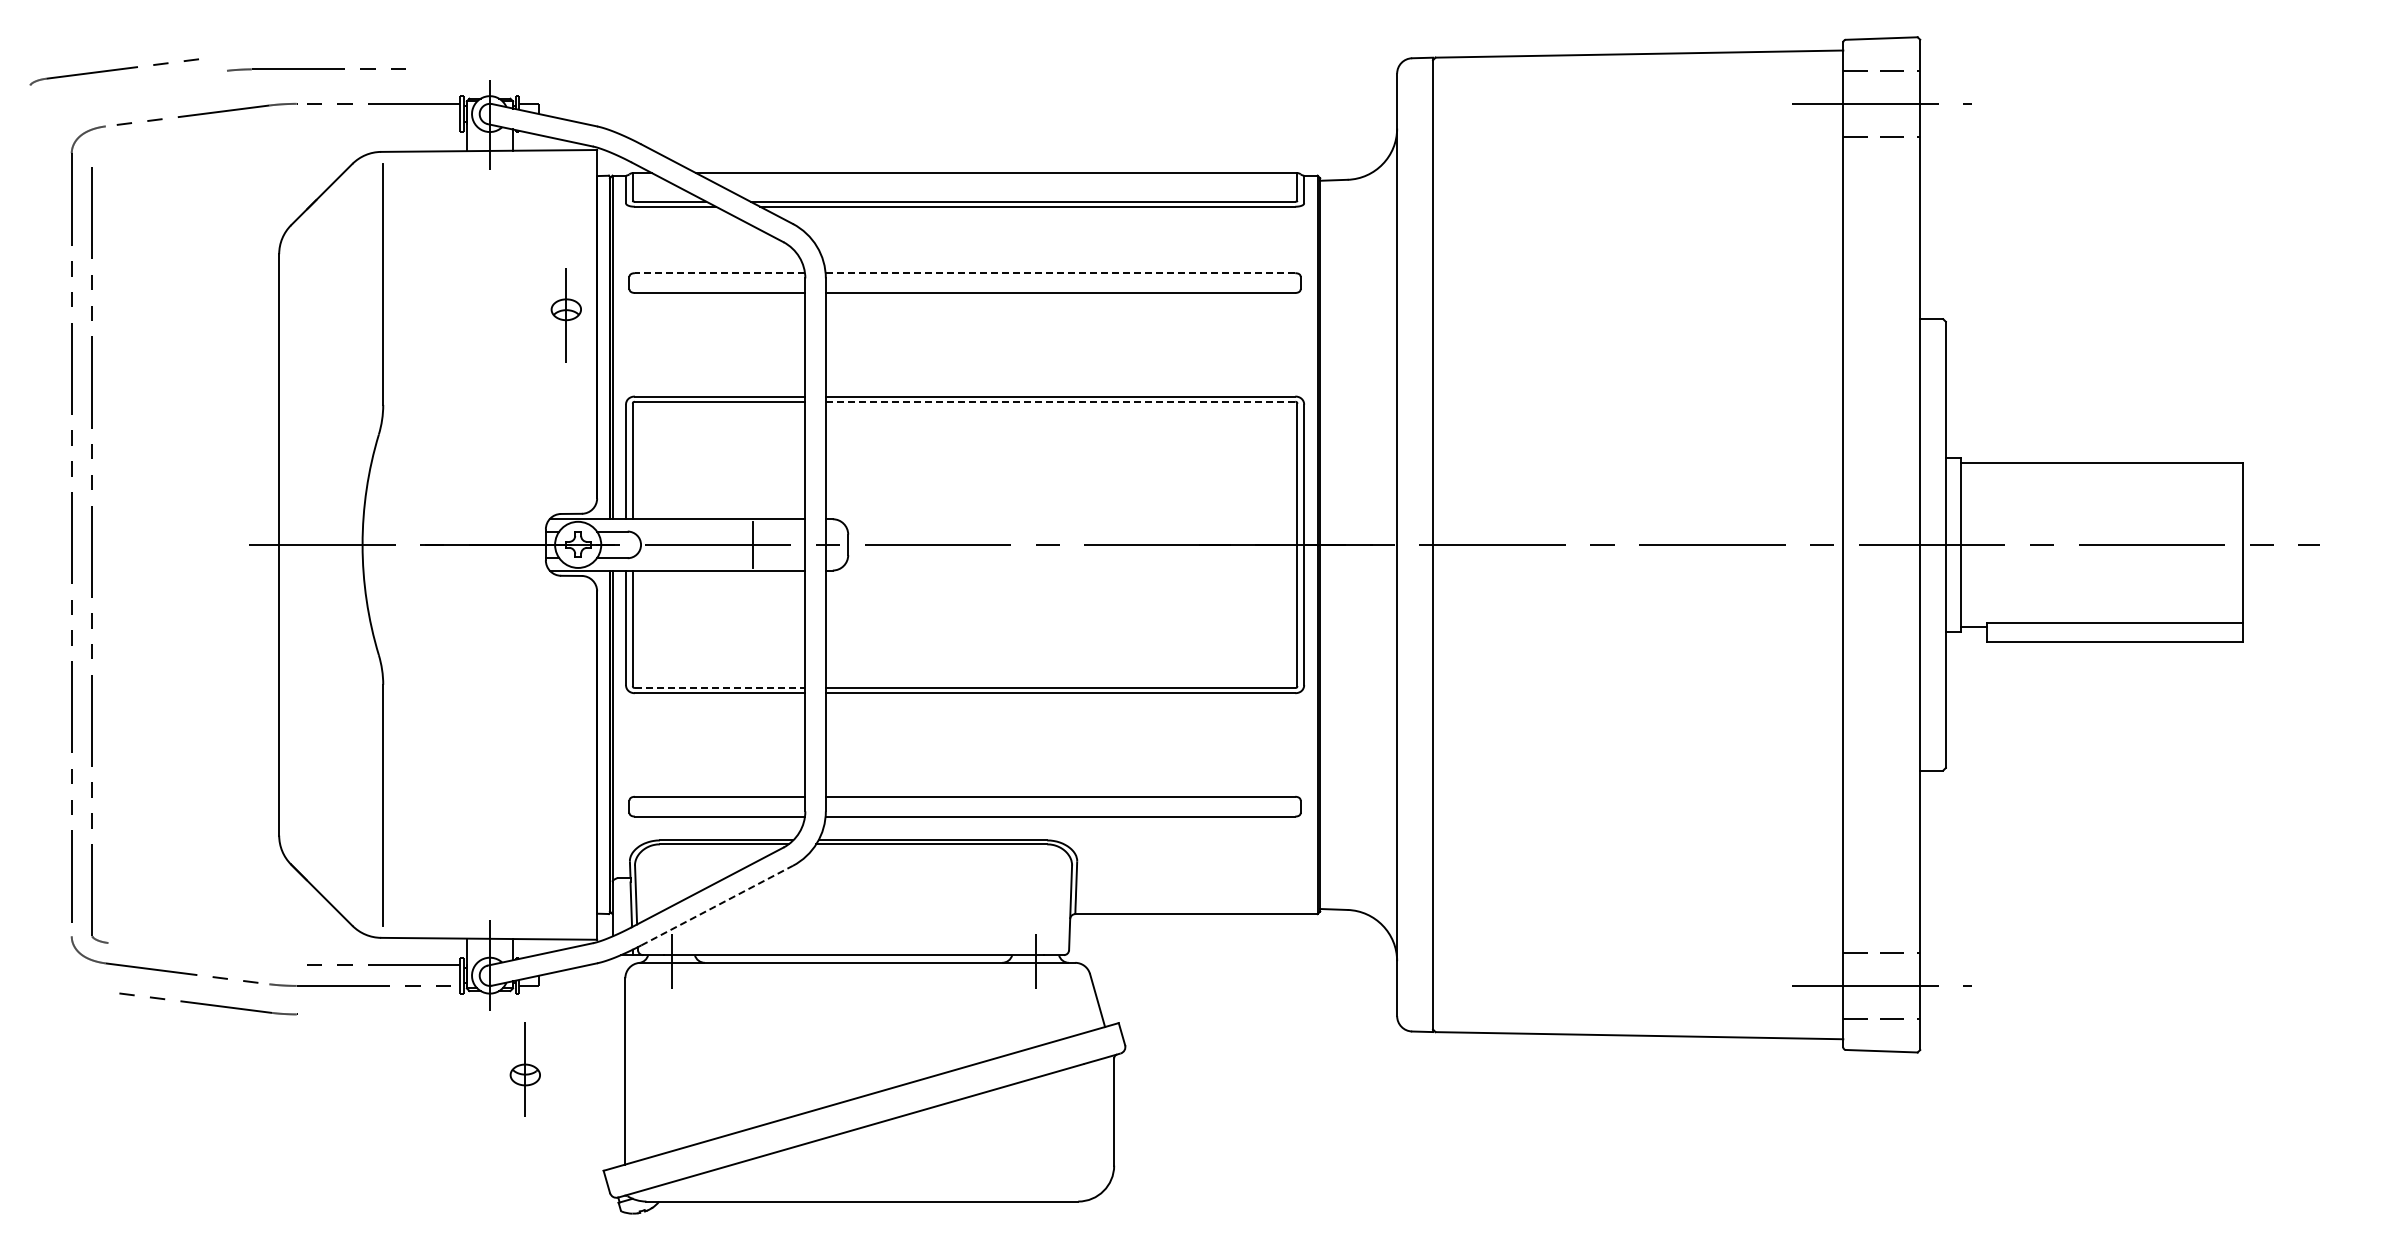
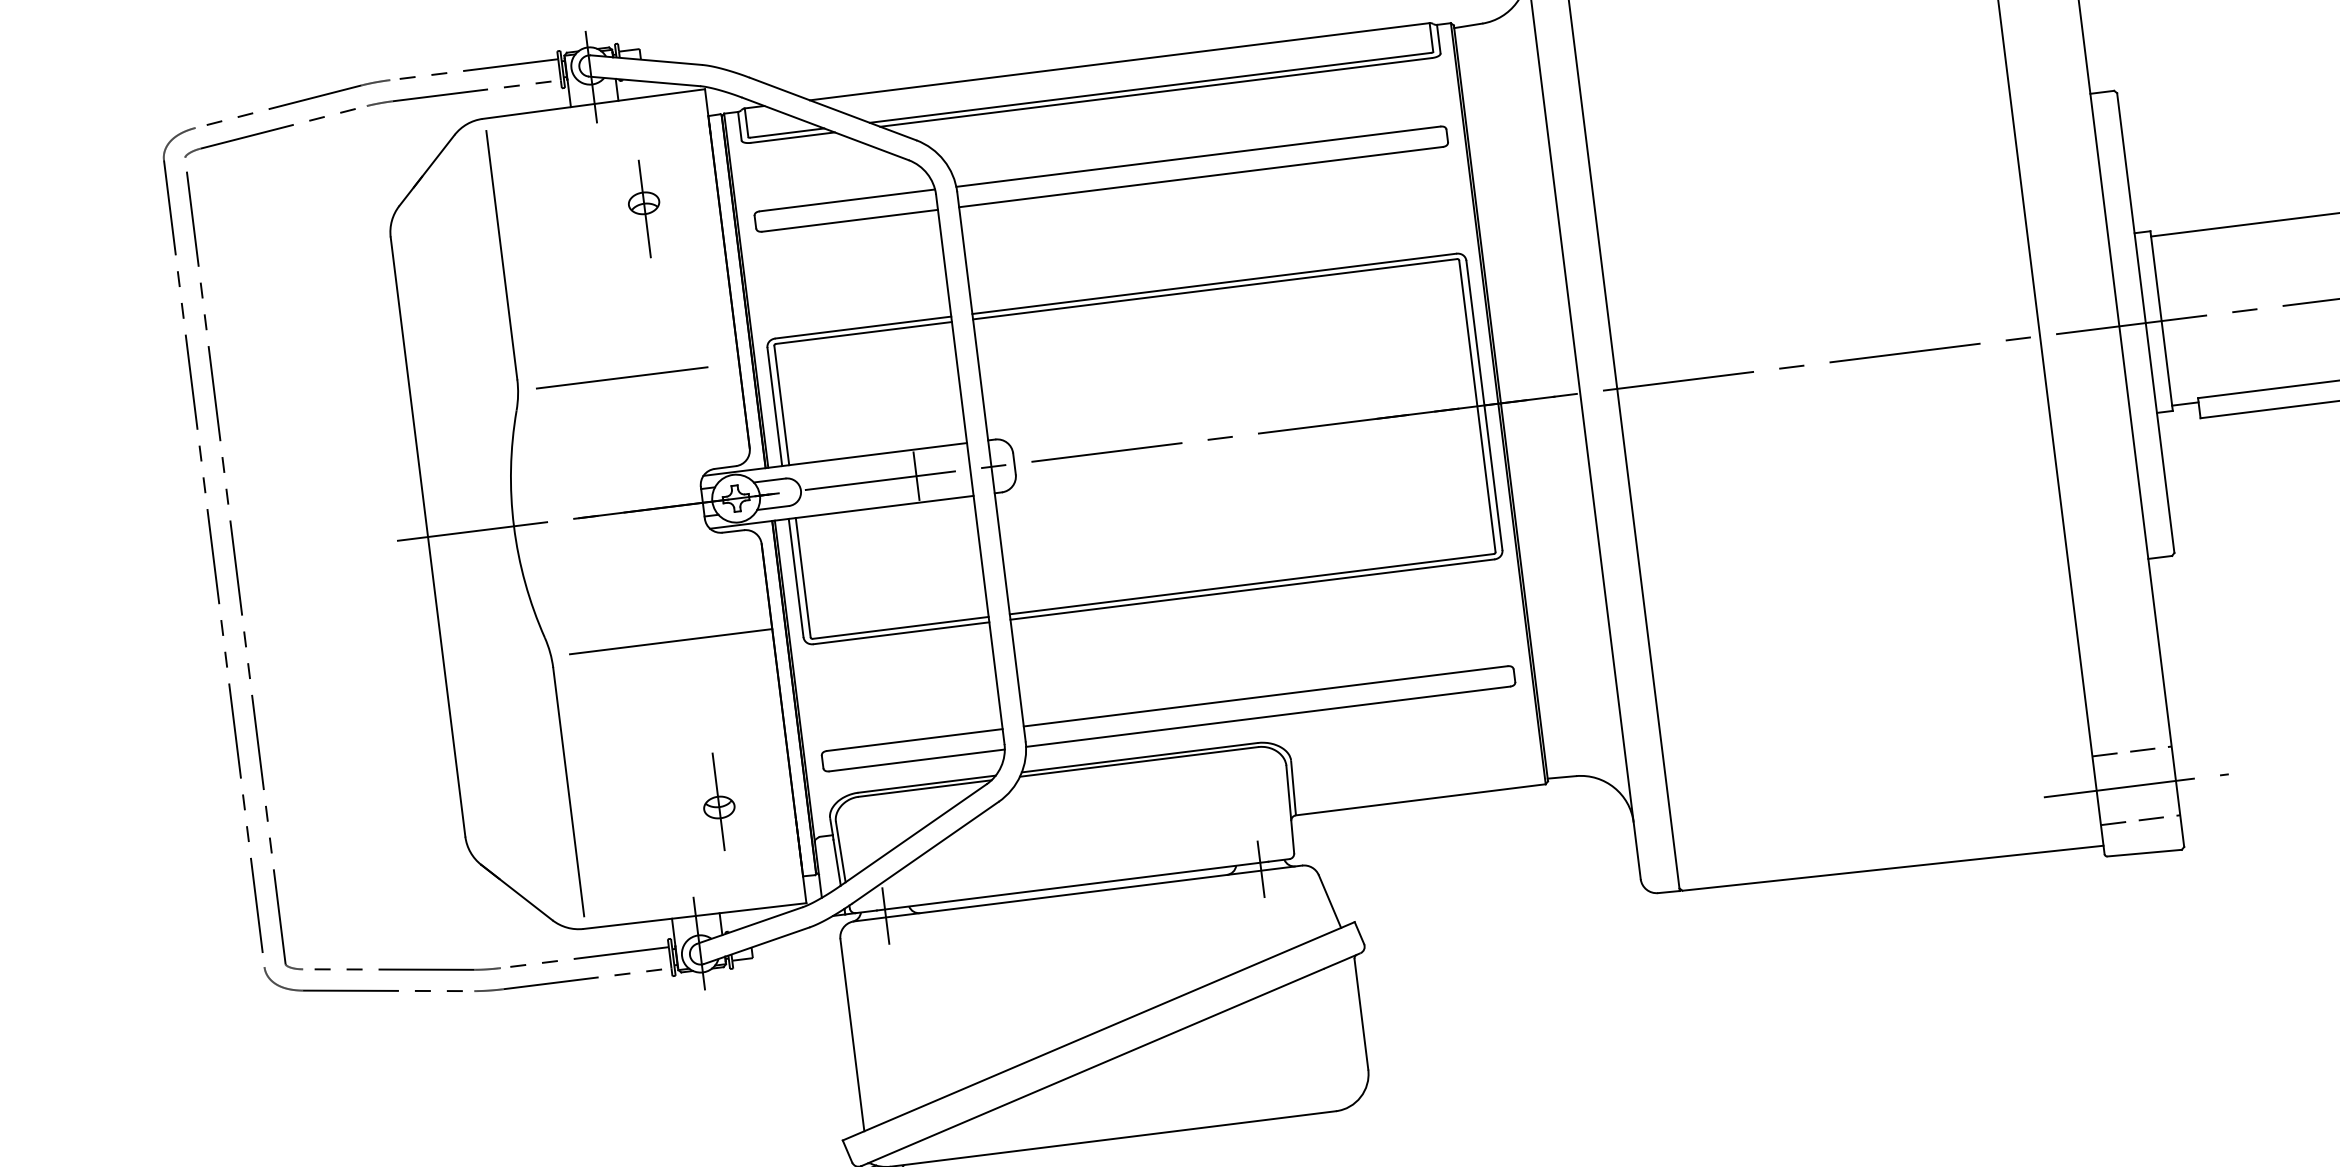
part: (316, 69) -> (458, 93), moved
part: (113, 71) -> (269, 132), moved
line: (719, 273) -> (846, 200), dashed -> solid
line: (1060, 273) -> (1198, 157), dashed -> solid
part: (565, 315) -> (643, 209), moved
line: (1060, 401) -> (1214, 288), dashed -> solid
line: (483, 415) -> (621, 377), added
line: (498, 673) -> (670, 641), added
line: (720, 687) -> (901, 627), dashed -> solid
line: (717, 905) -> (926, 852), dashed -> solid
part: (208, 1003) -> (407, 968), moved
part: (524, 1069) -> (717, 801), moved

